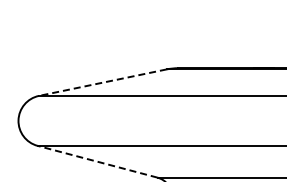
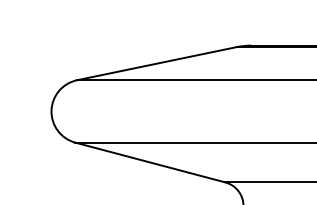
line: (102, 82) -> (156, 63), dashed -> solid
line: (97, 161) -> (150, 162), dashed -> solid

